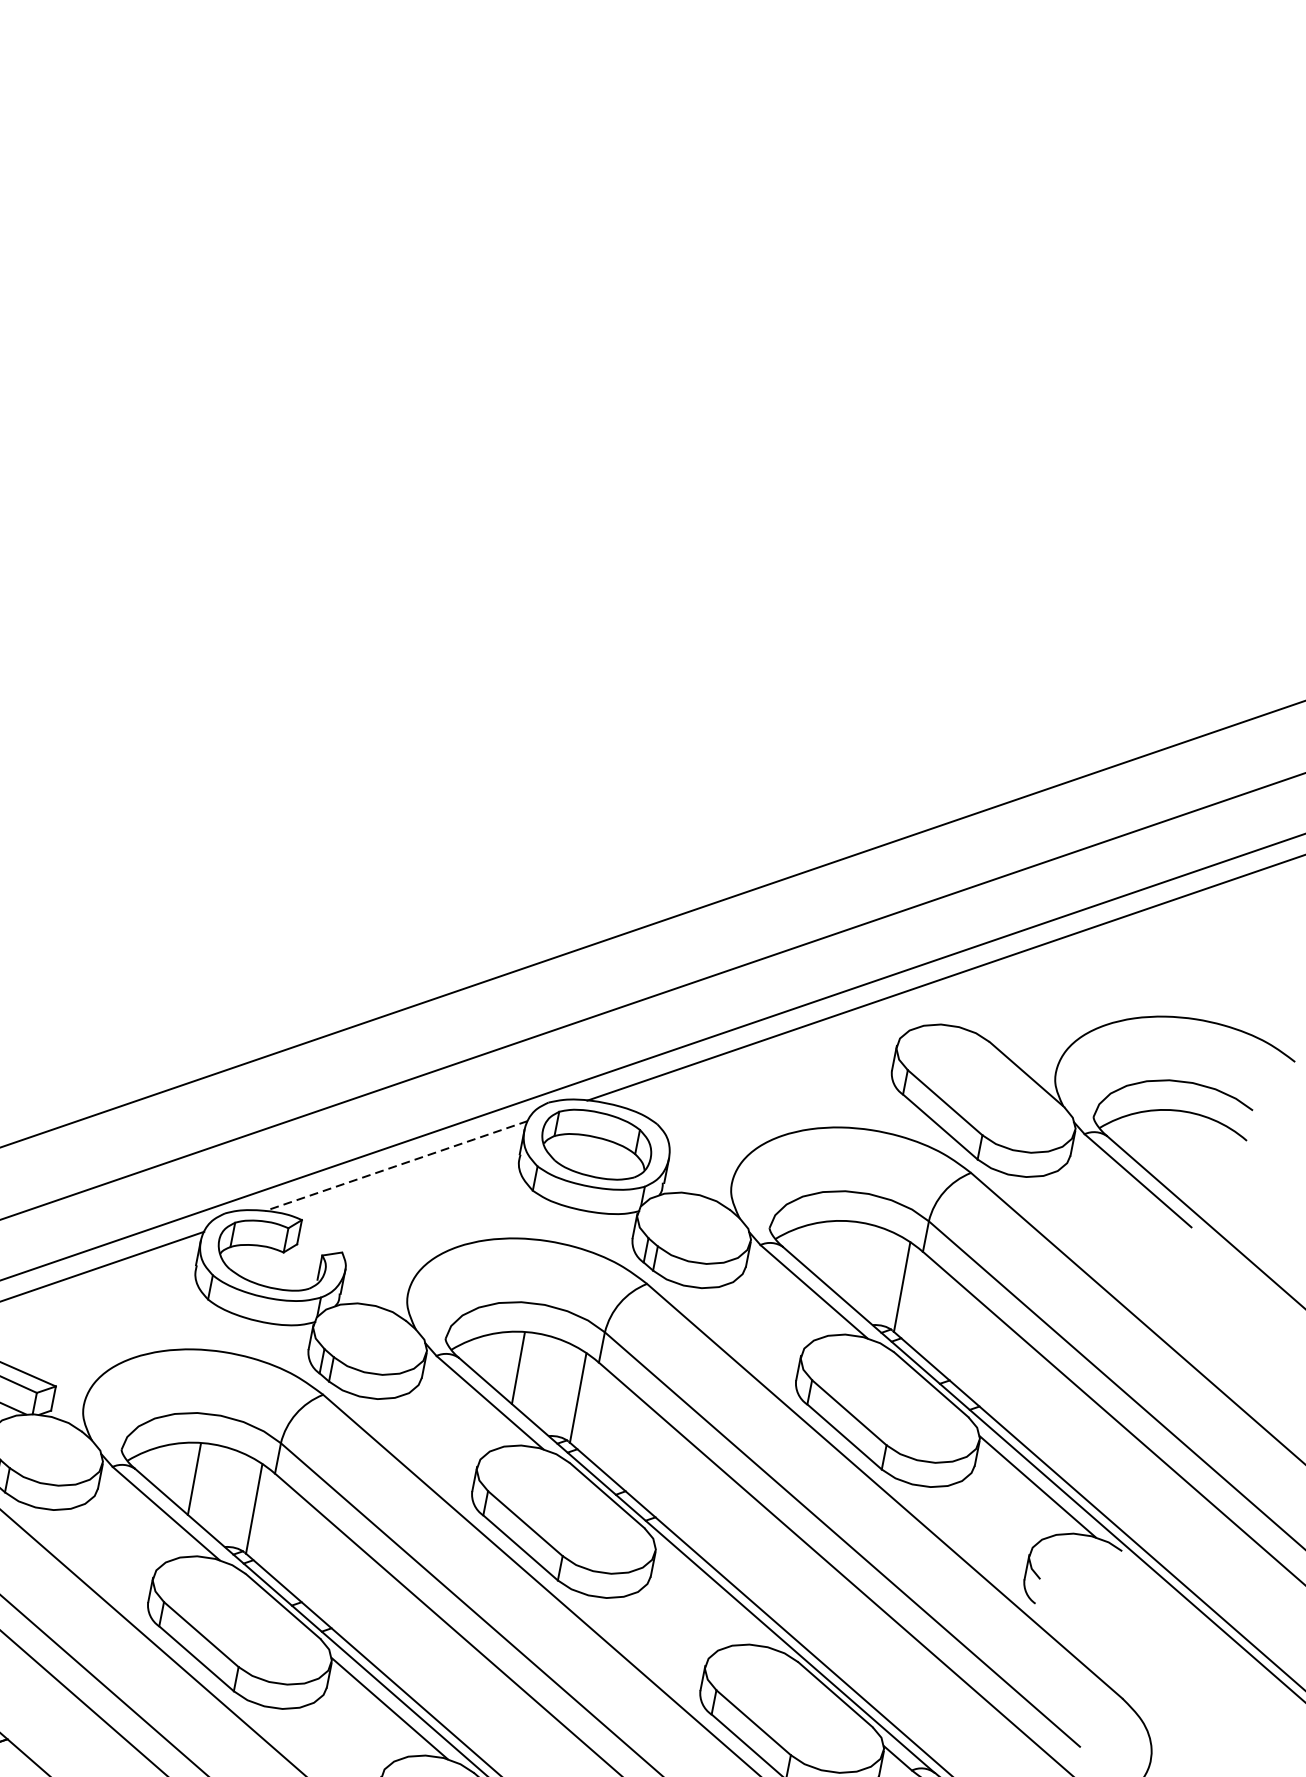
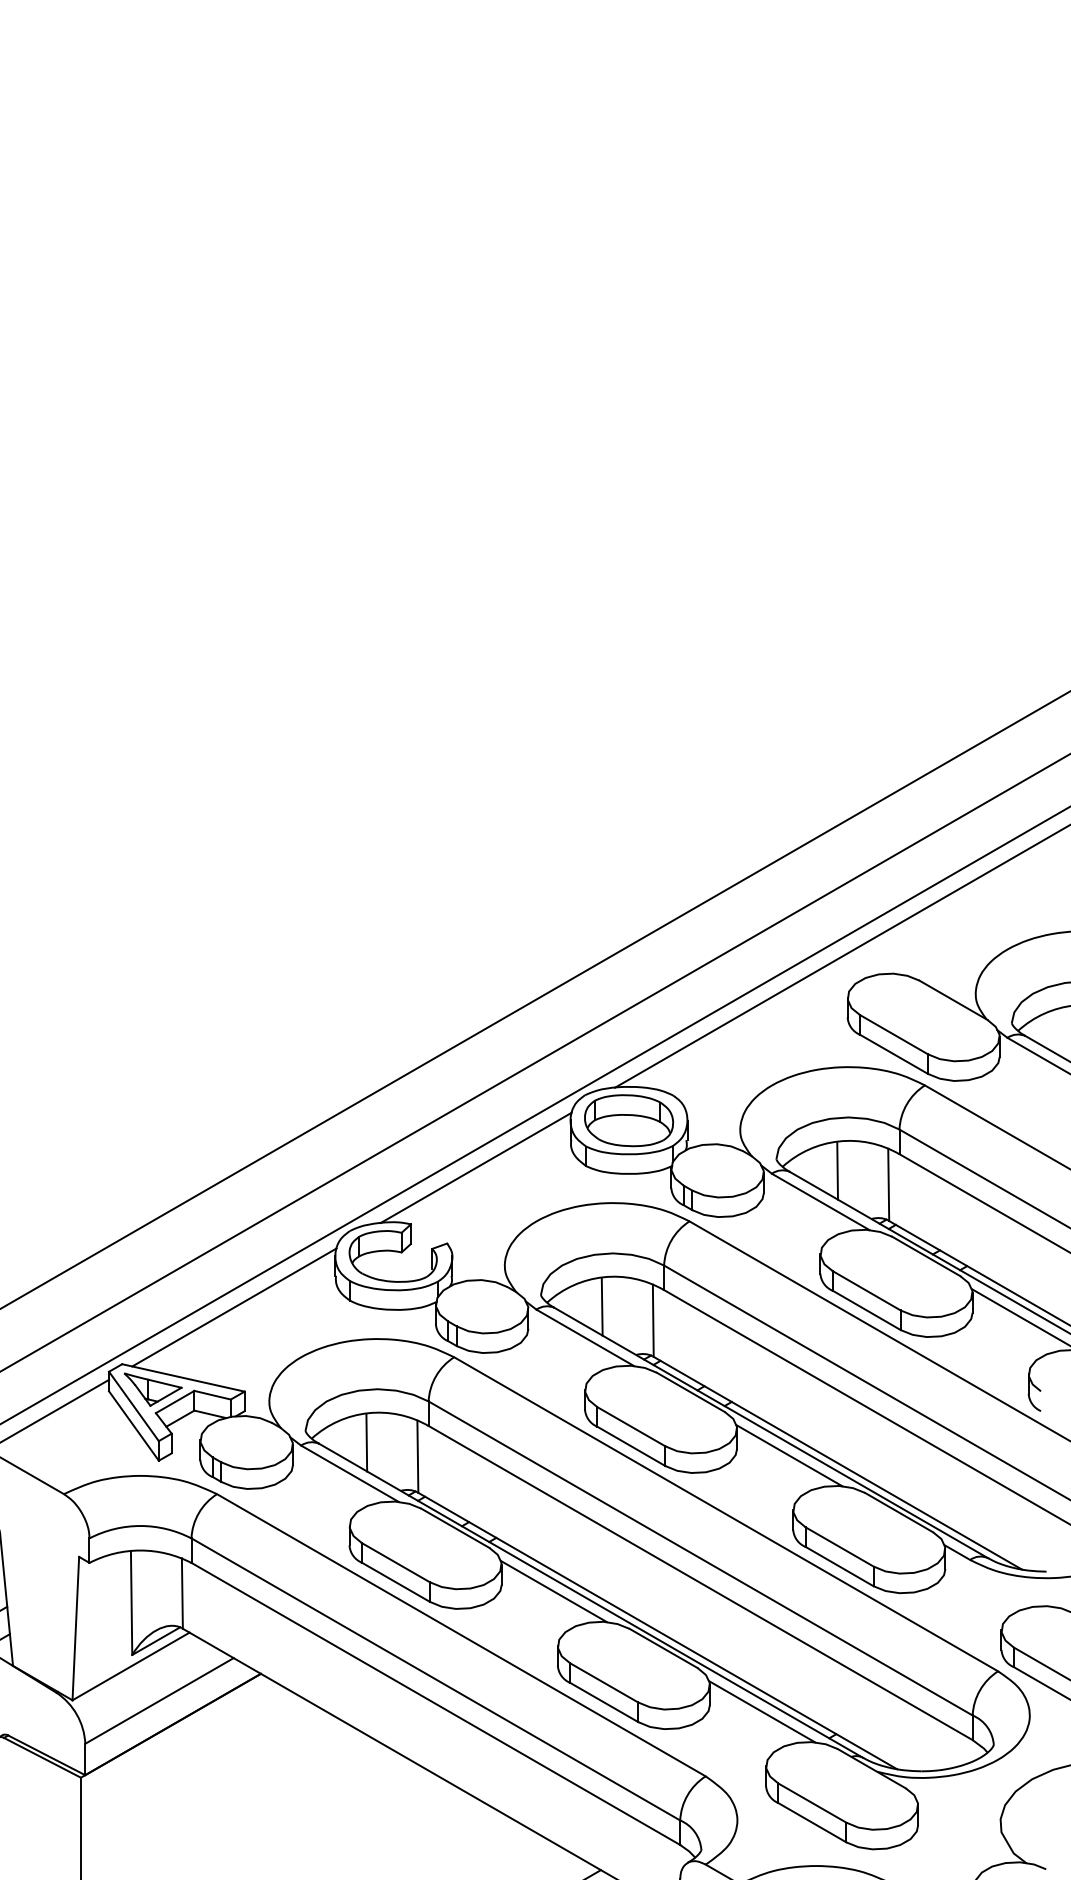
line: (395, 1166) -> (475, 1168), dashed -> solid
line: (842, 1256) -> (837, 1170), added
line: (713, 1597) -> (789, 1455), added

